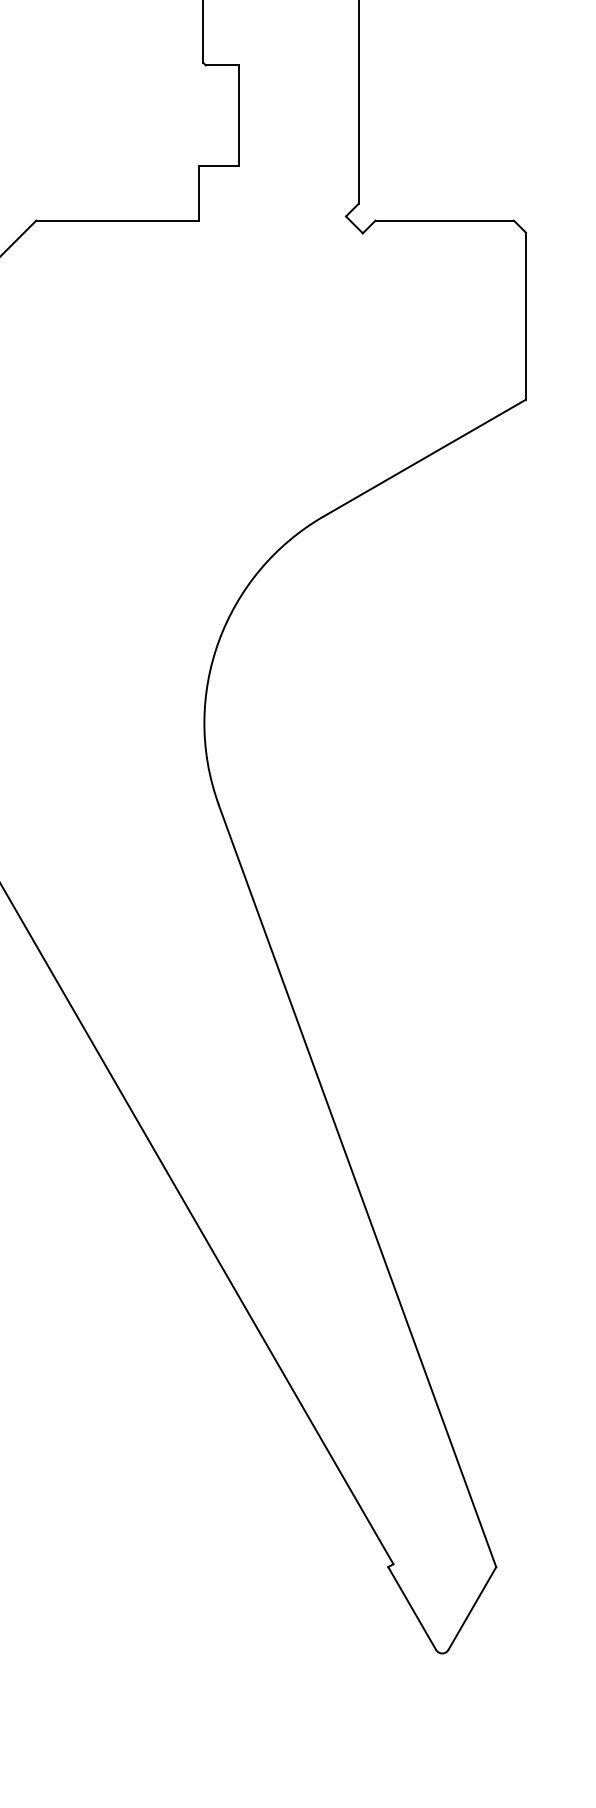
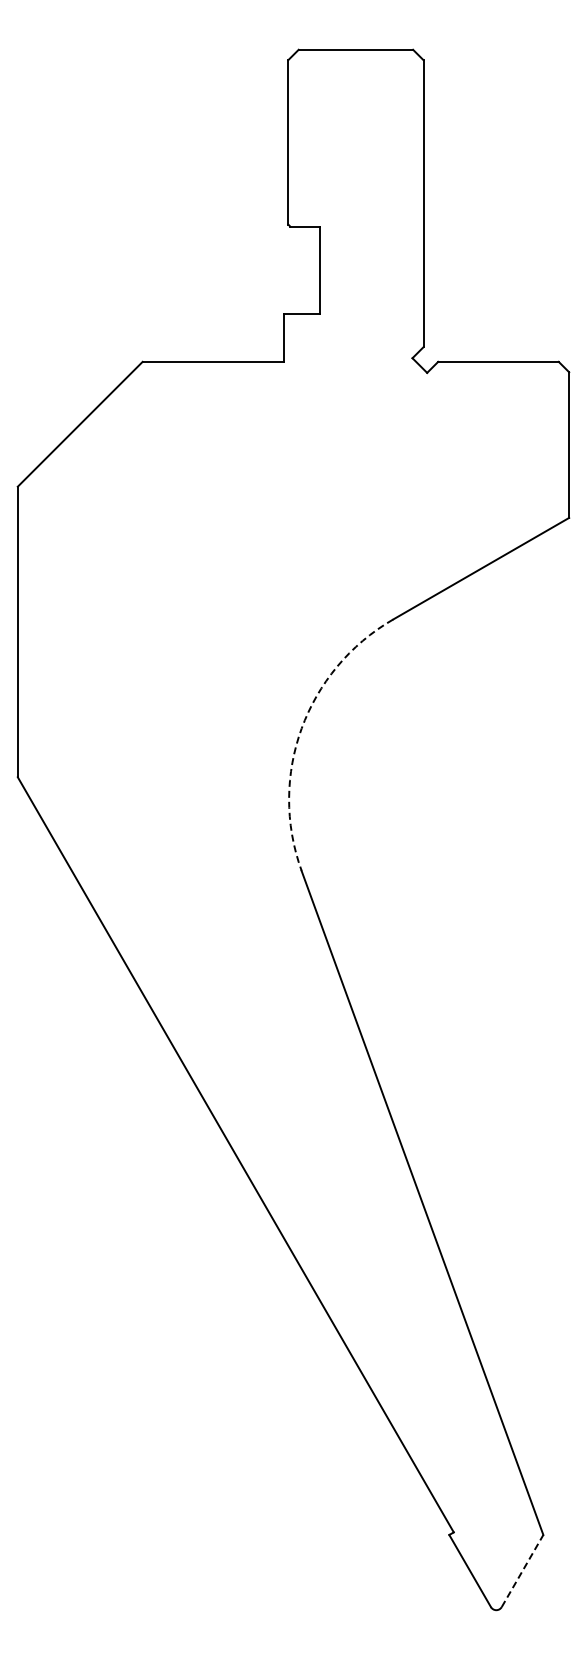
arc: (218, 641) -> (301, 728), solid -> dashed
line: (472, 1609) -> (522, 1571), solid -> dashed

